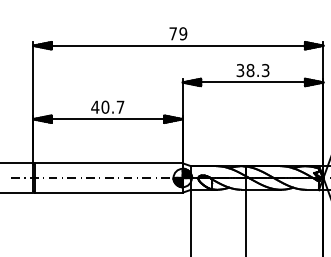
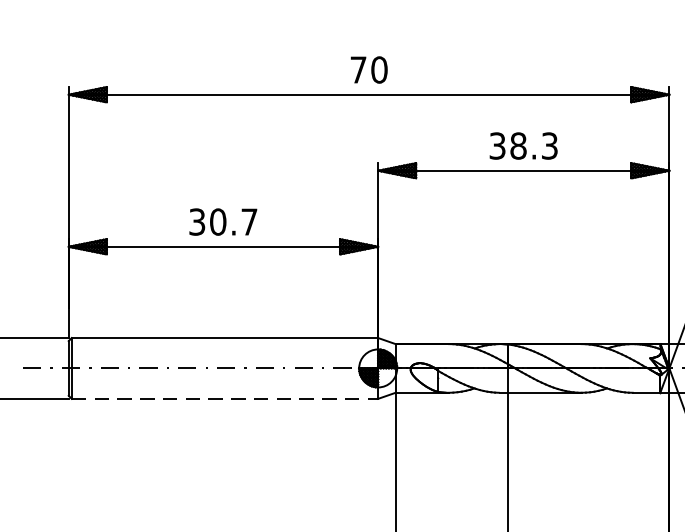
text: (183, 33) -> (379, 69), 79 -> 70
text: (95, 106) -> (197, 220), 40.7 -> 30.7
line: (109, 192) -> (226, 398), solid -> dashed

